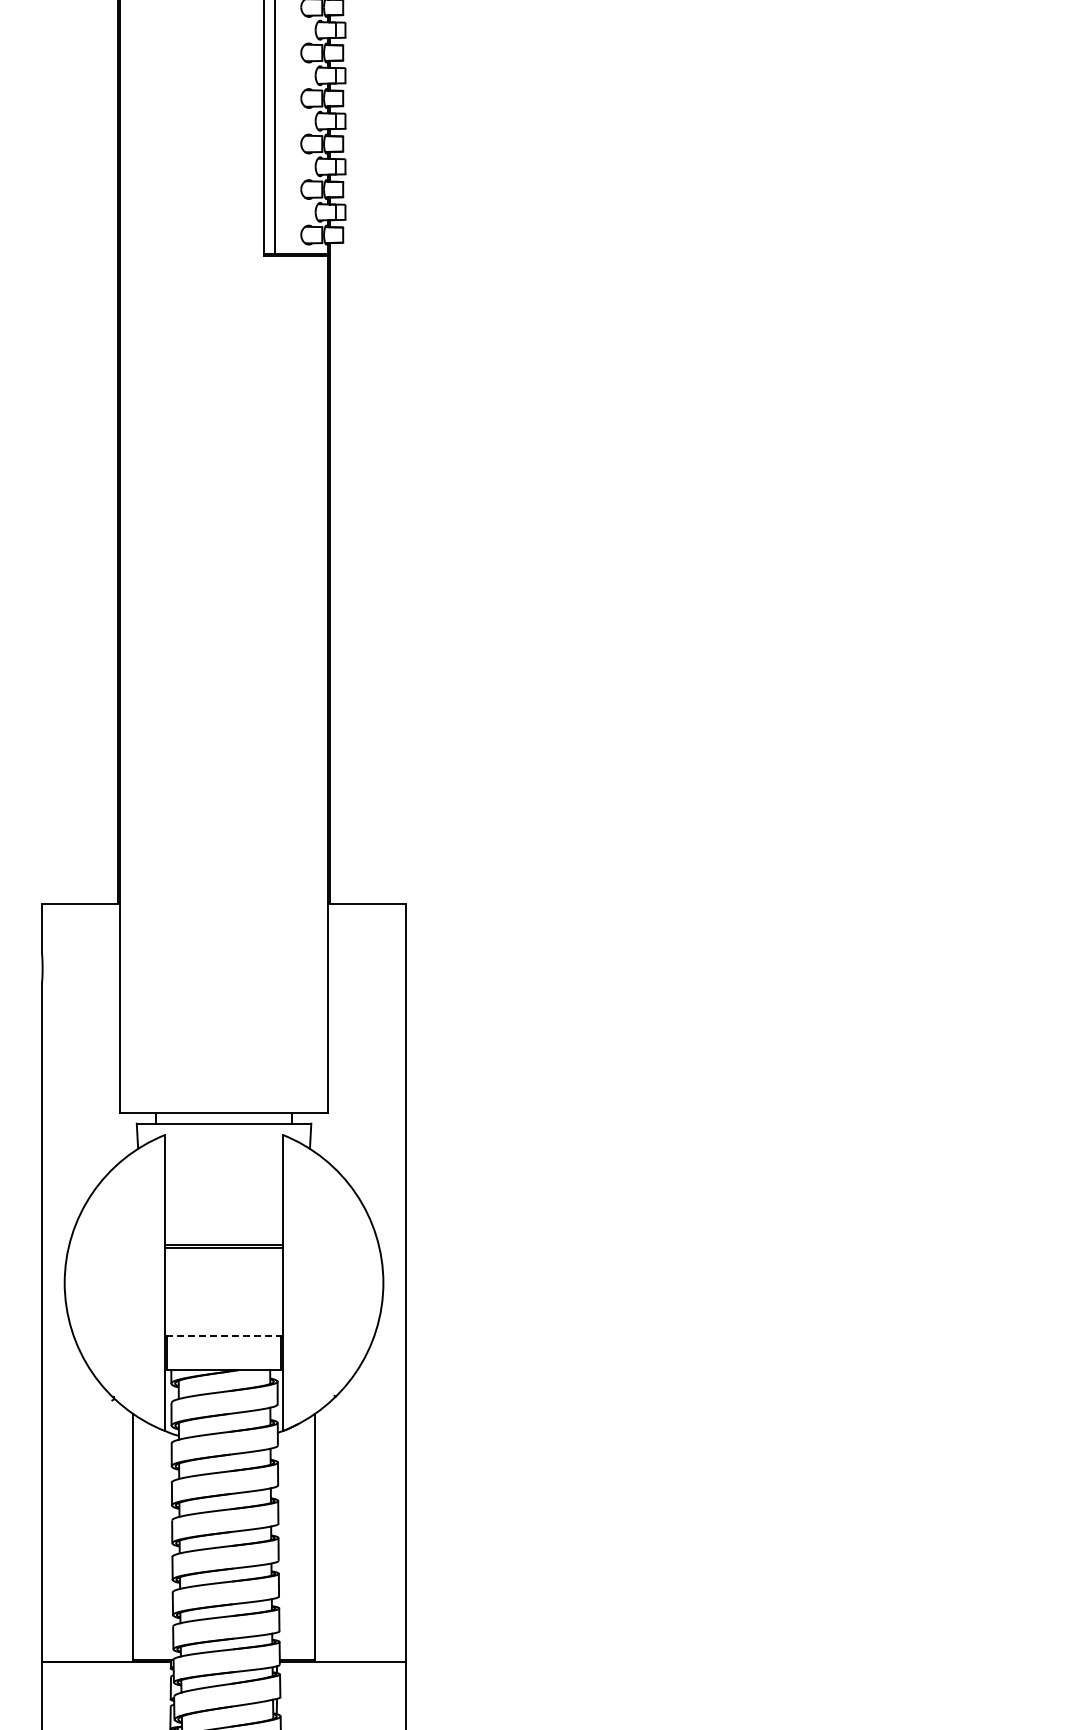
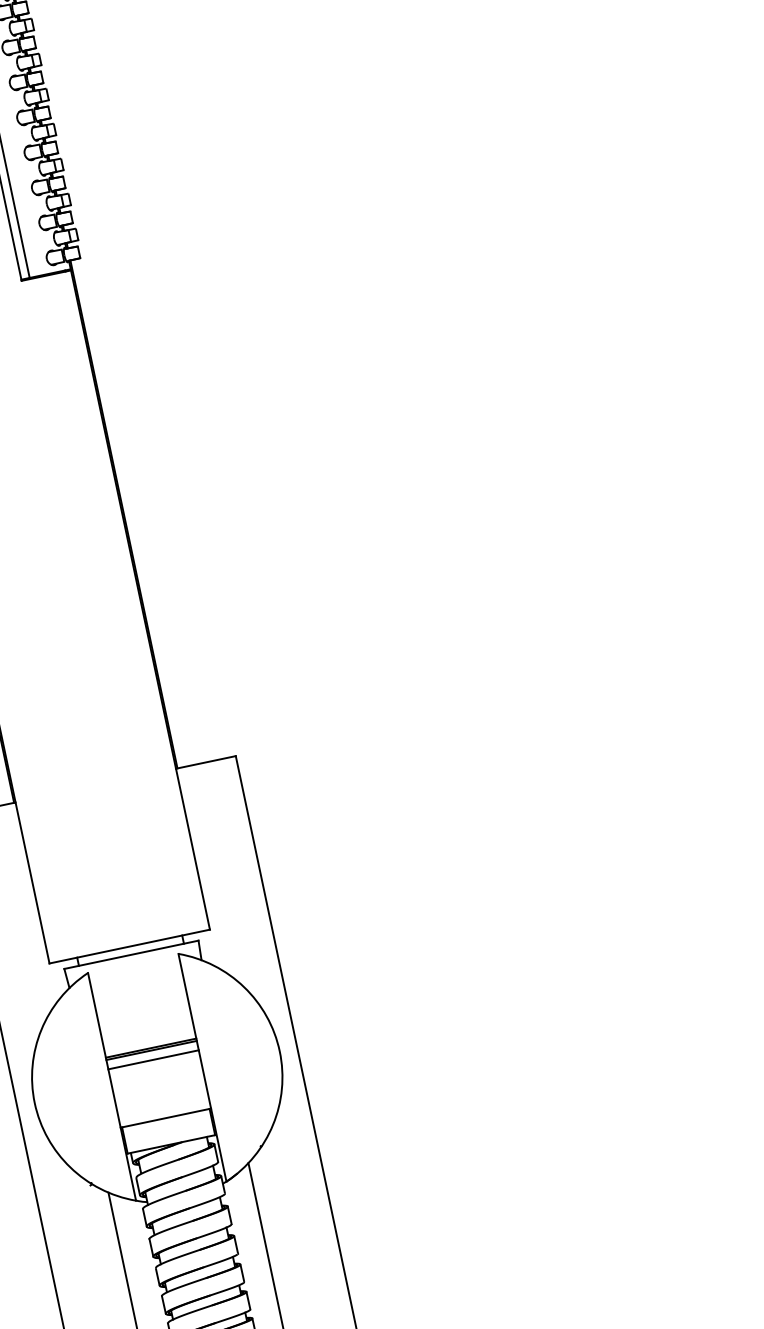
line: (223, 1260) -> (153, 1060), added
line: (224, 1336) -> (166, 1118), dashed -> solid

